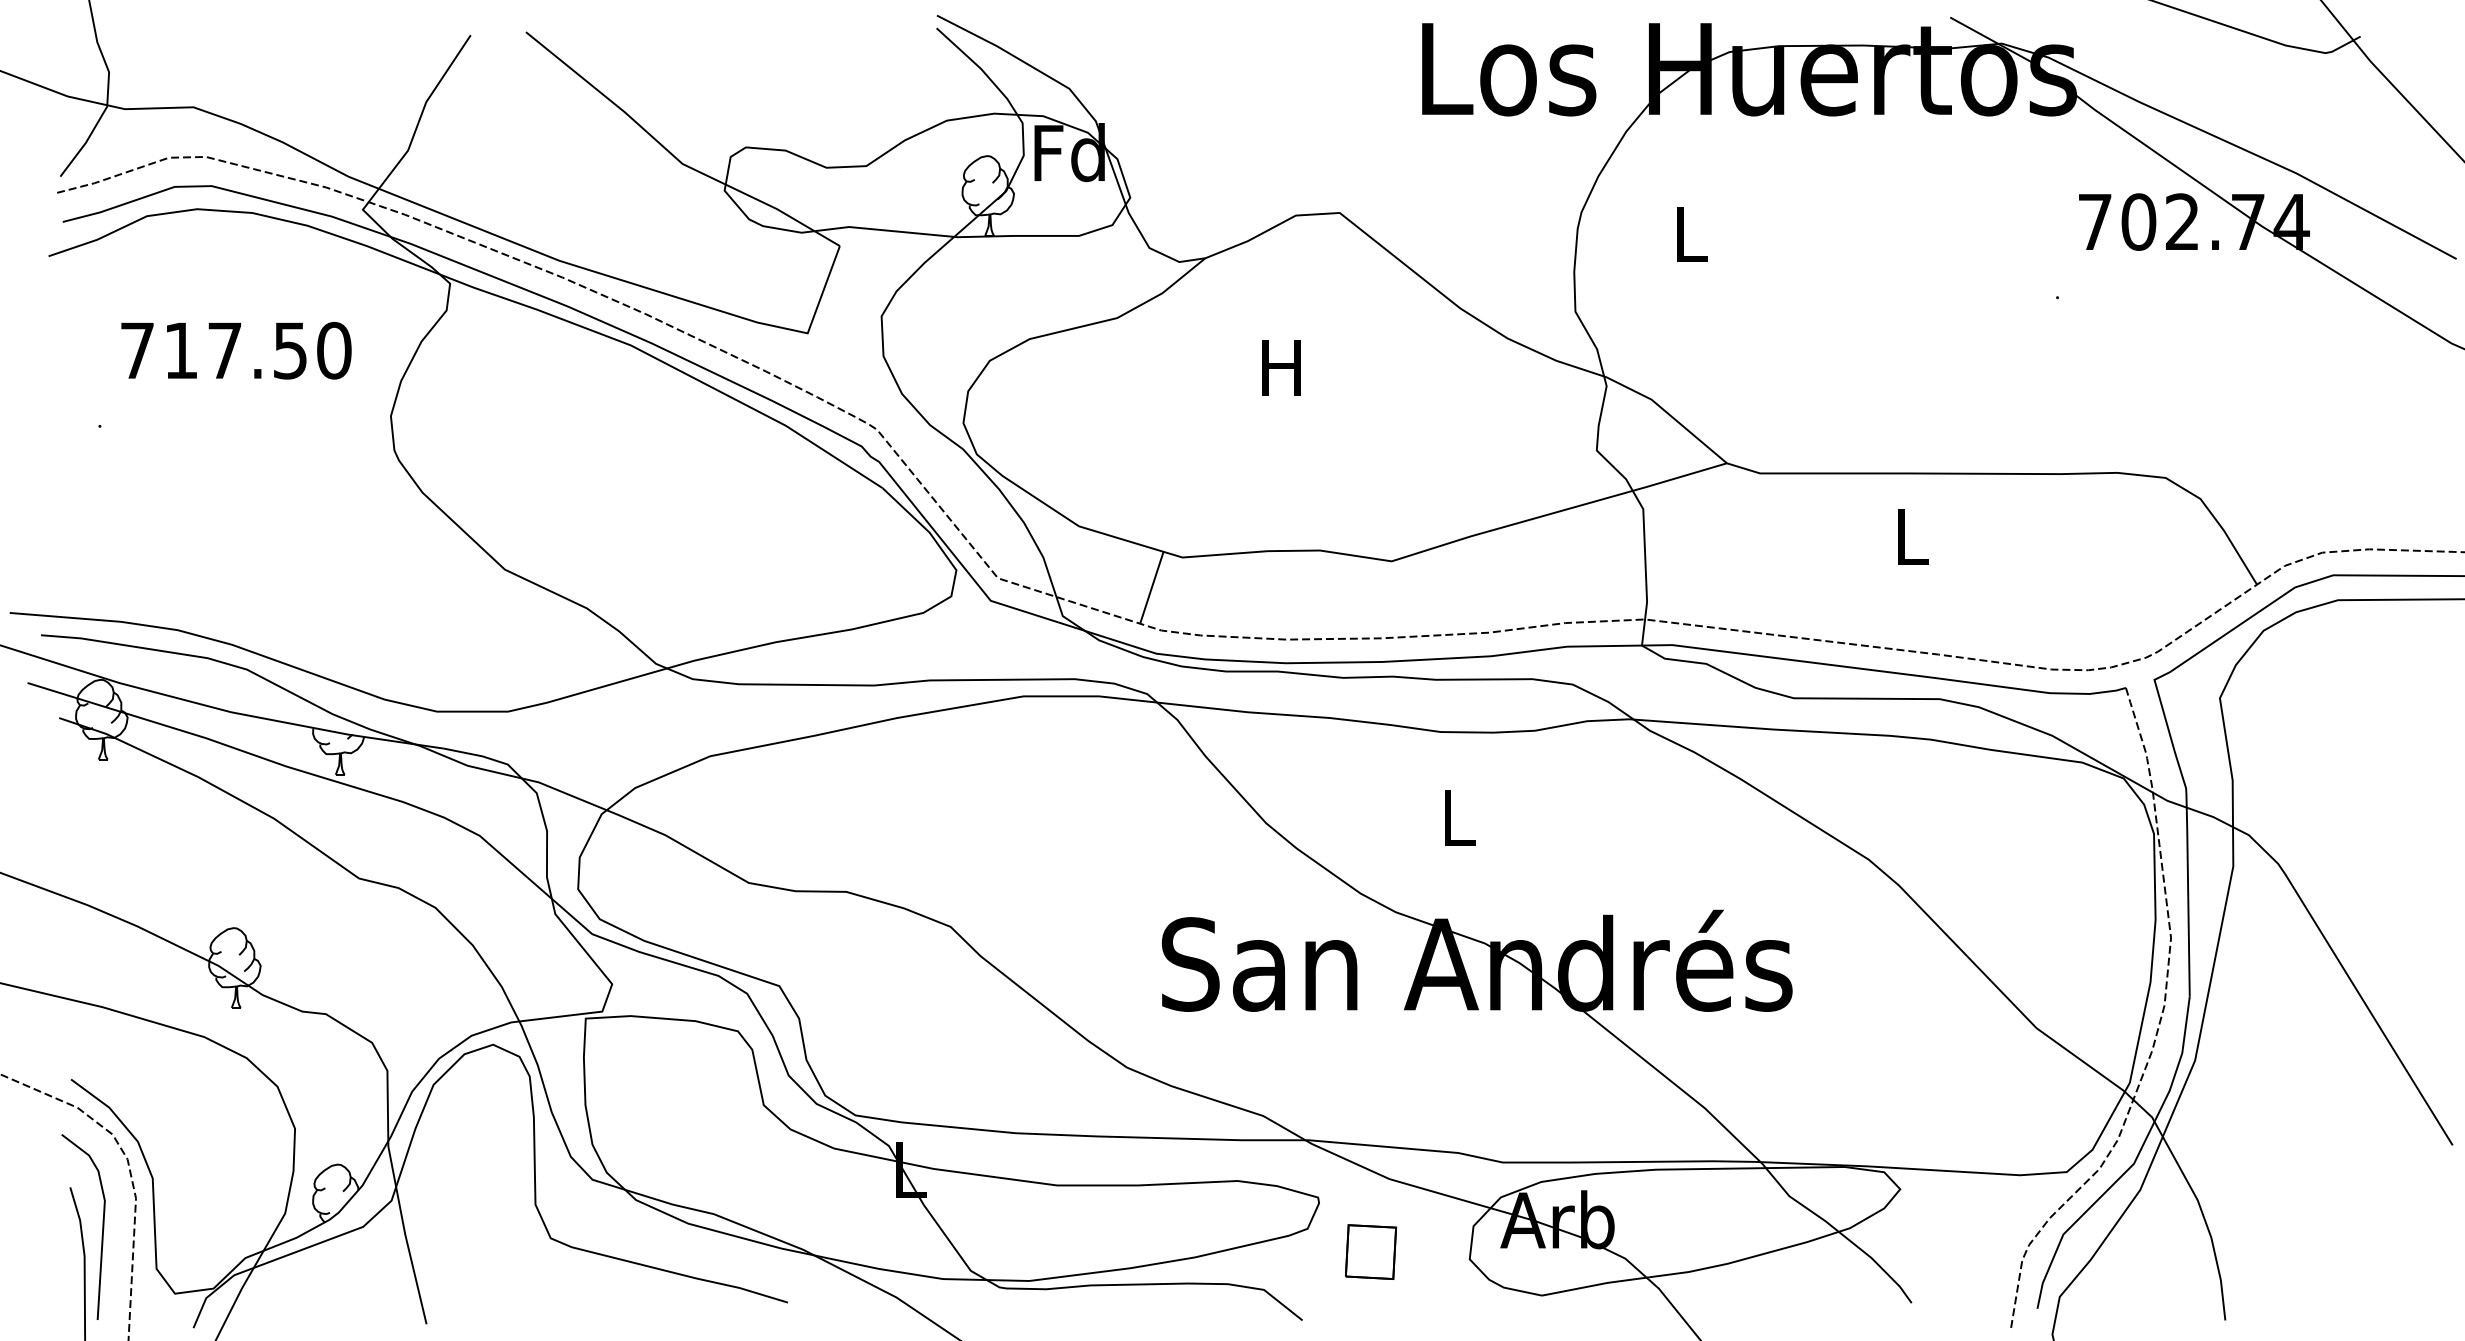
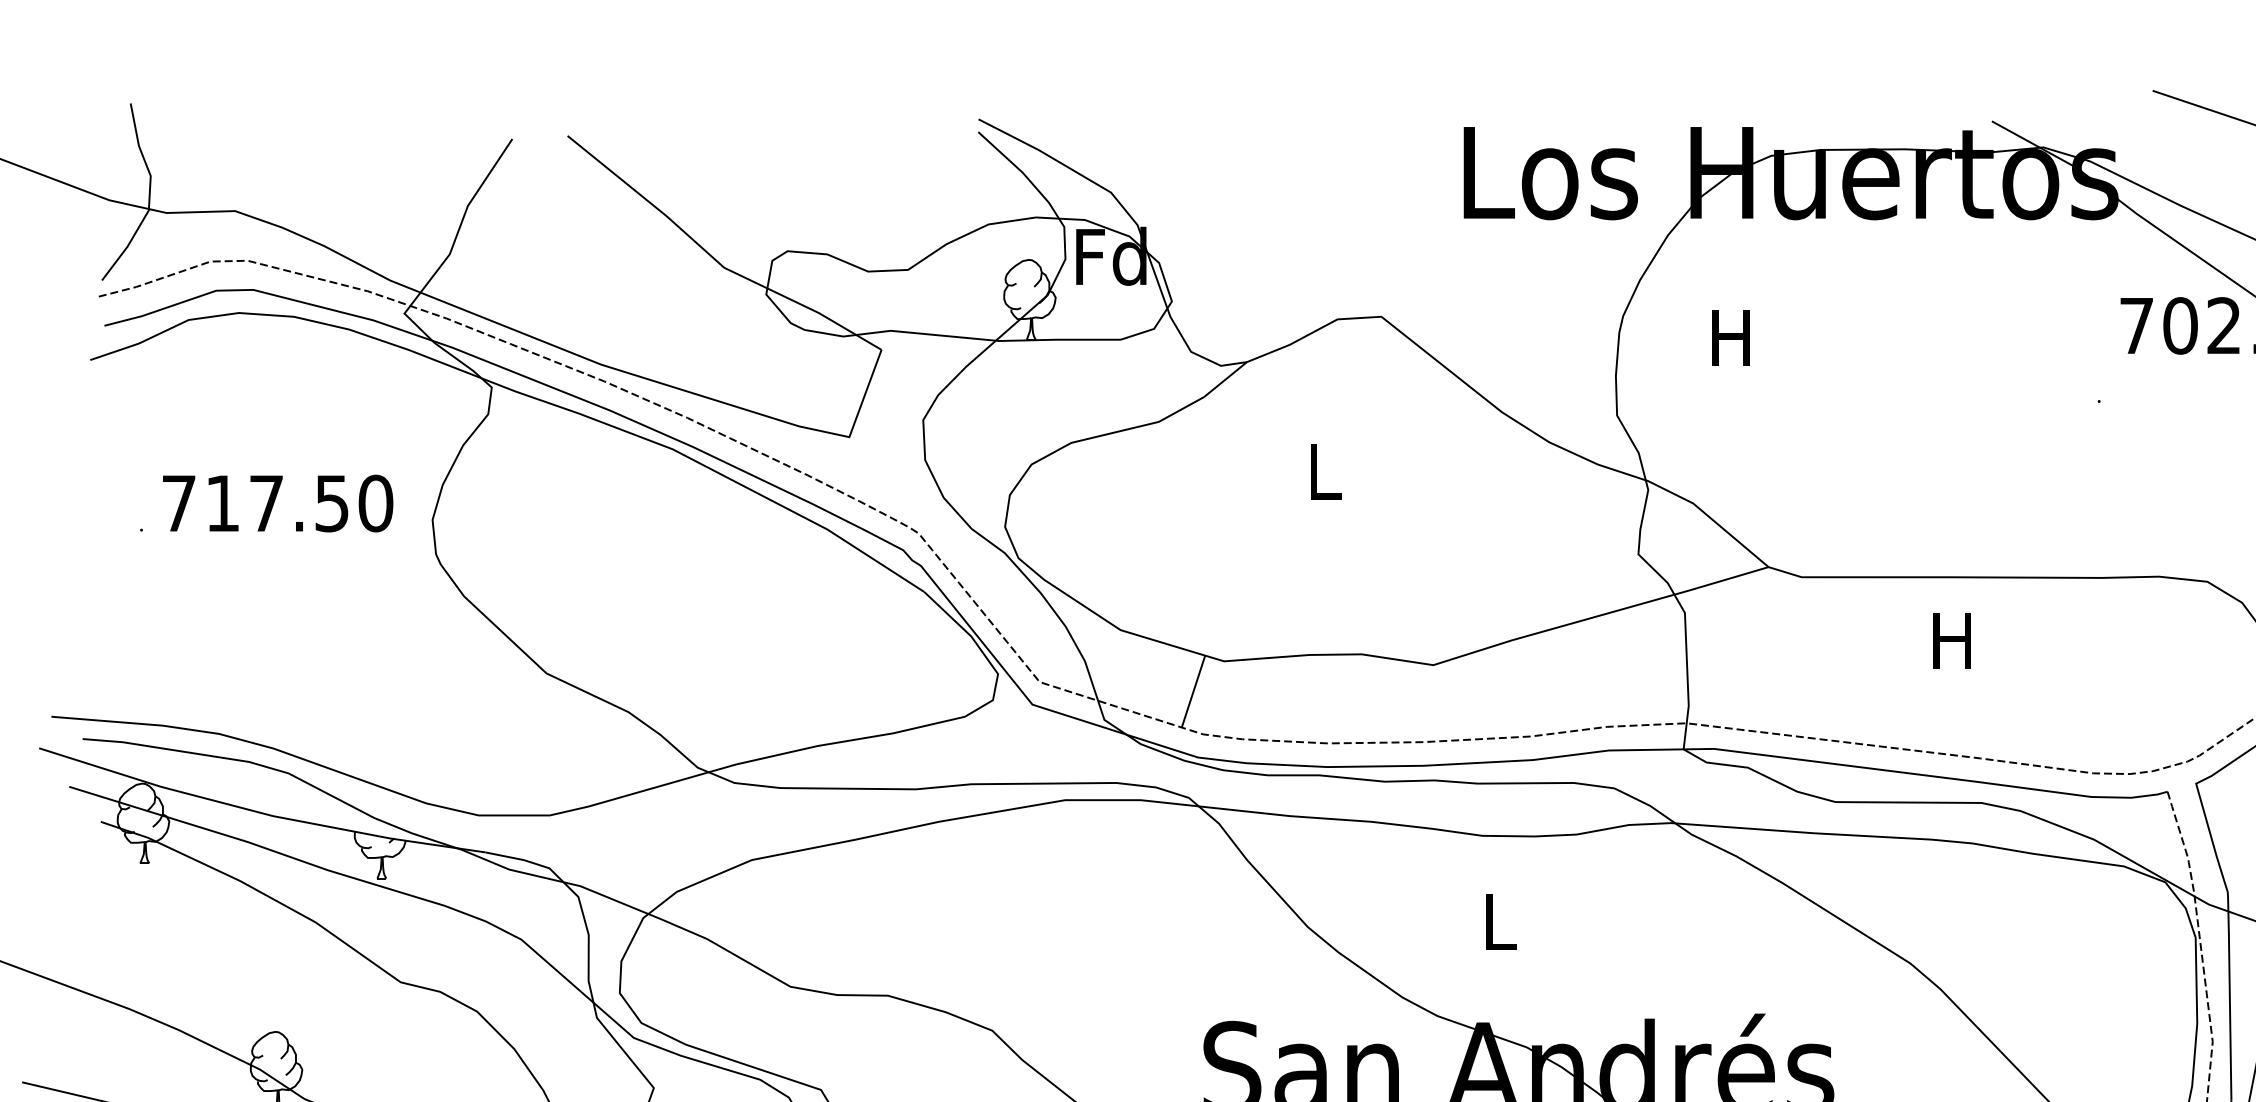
text: (1689, 234) -> (1731, 338), L -> H
text: (236, 350) -> (278, 503), moved
text: (1281, 367) -> (1323, 471), H -> L
text: (1910, 536) -> (1952, 640), L -> H

